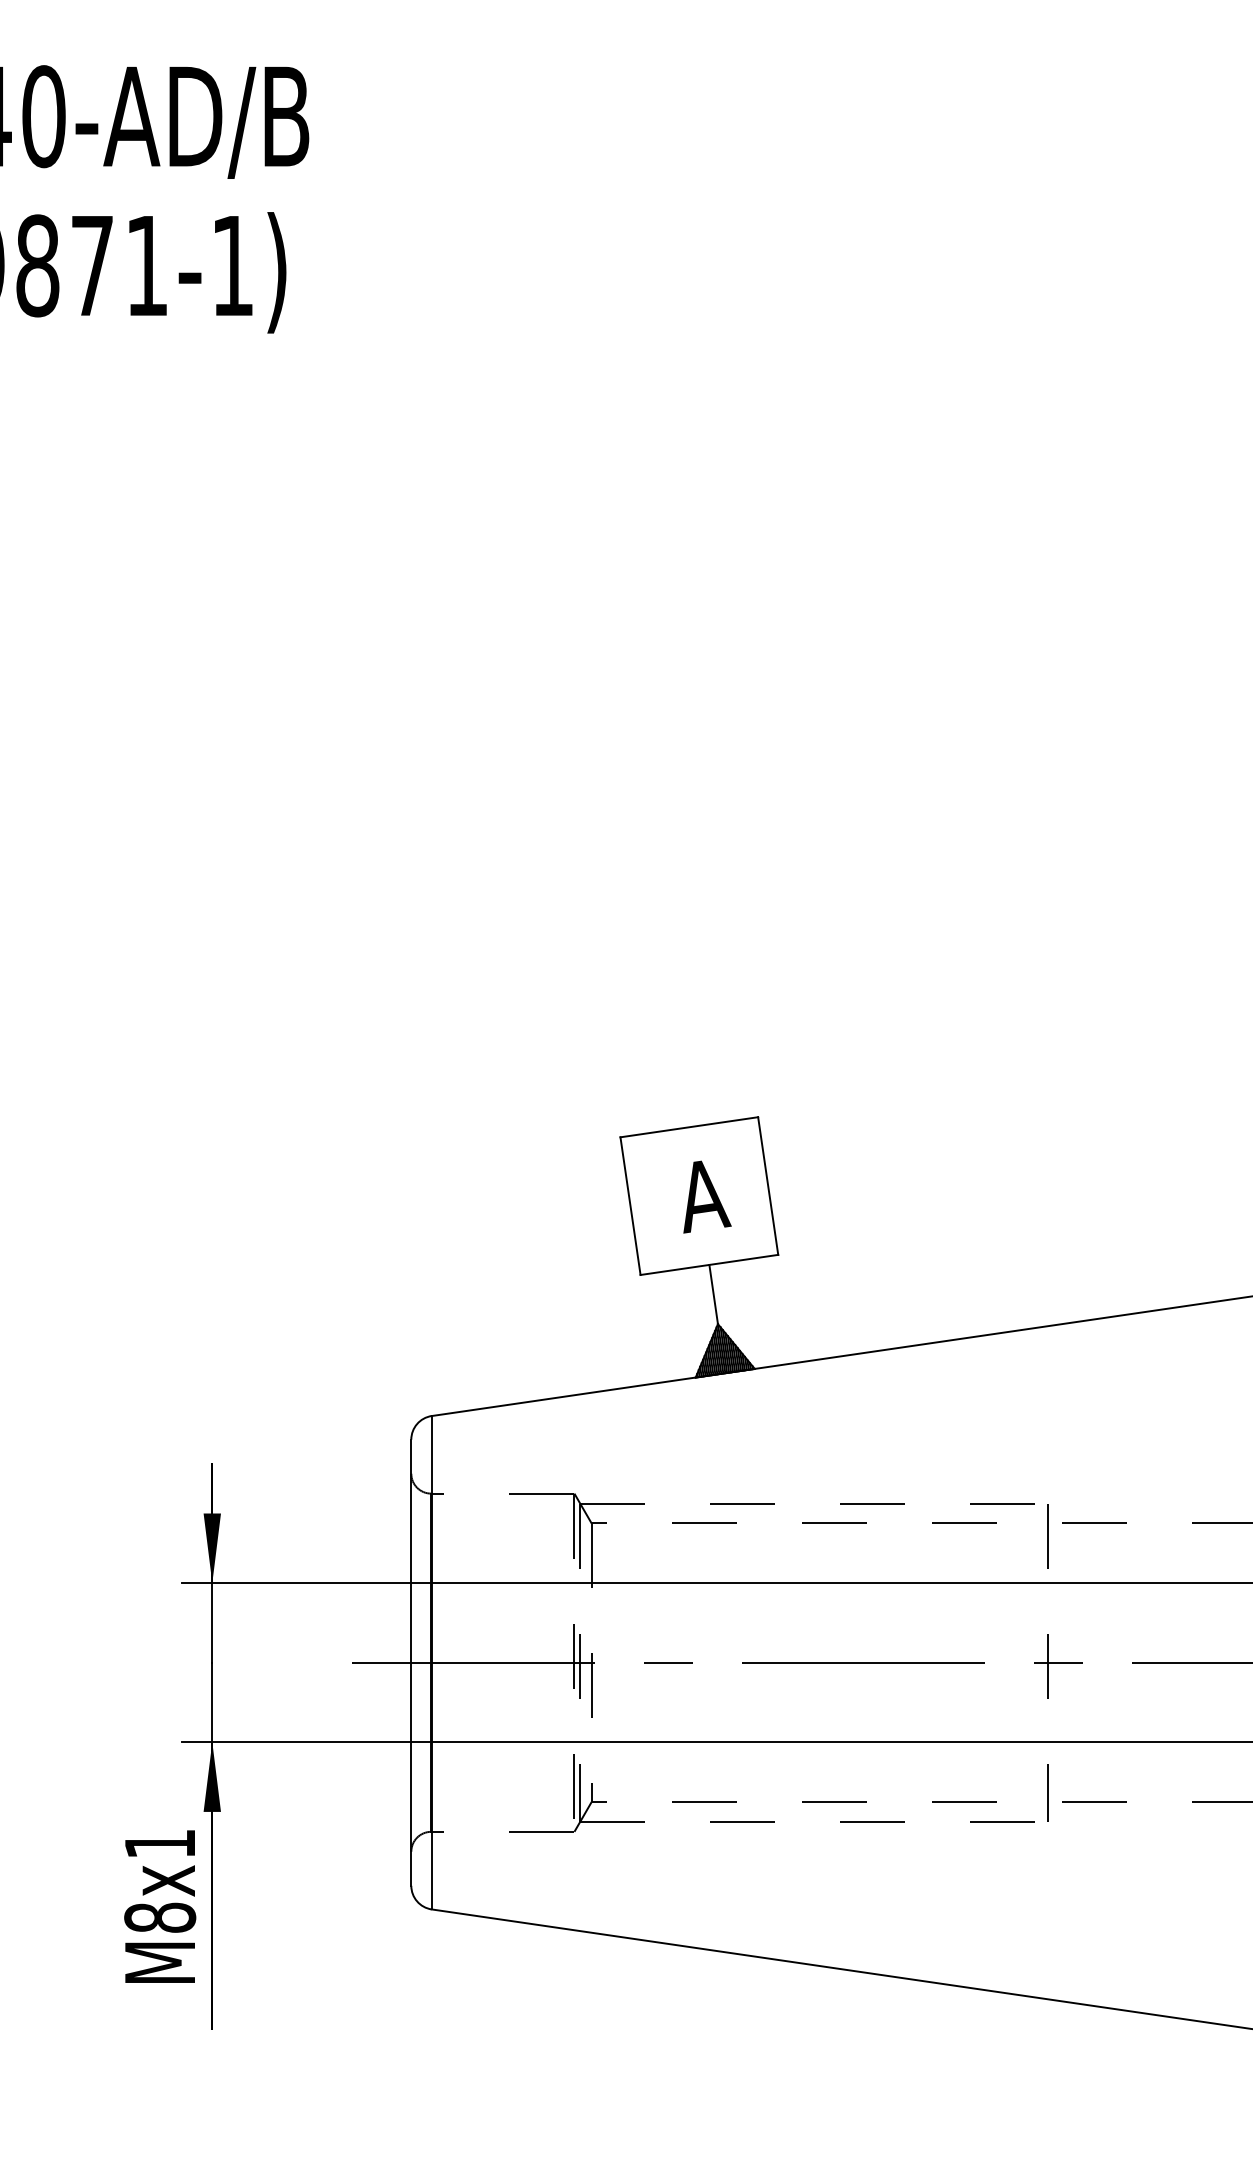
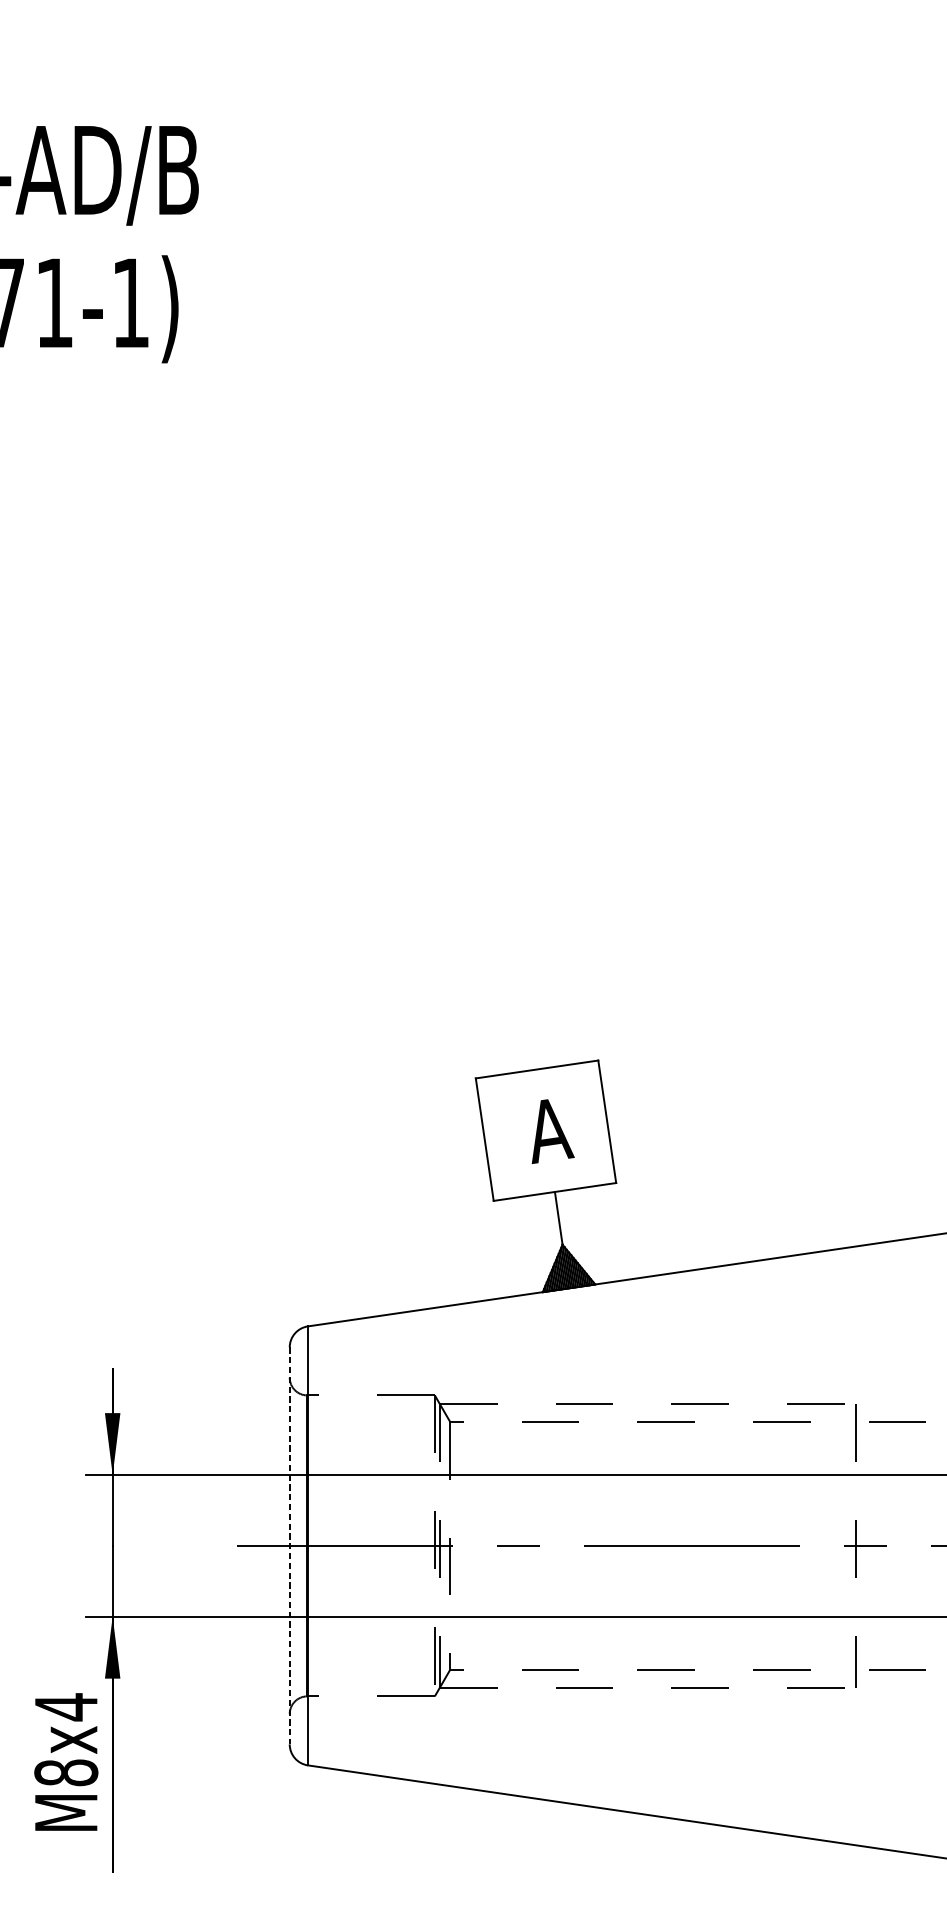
line: (411, 1663) -> (289, 1546), solid -> dashed
text: (159, 1844) -> (65, 1707), M8x1 -> M8x4

